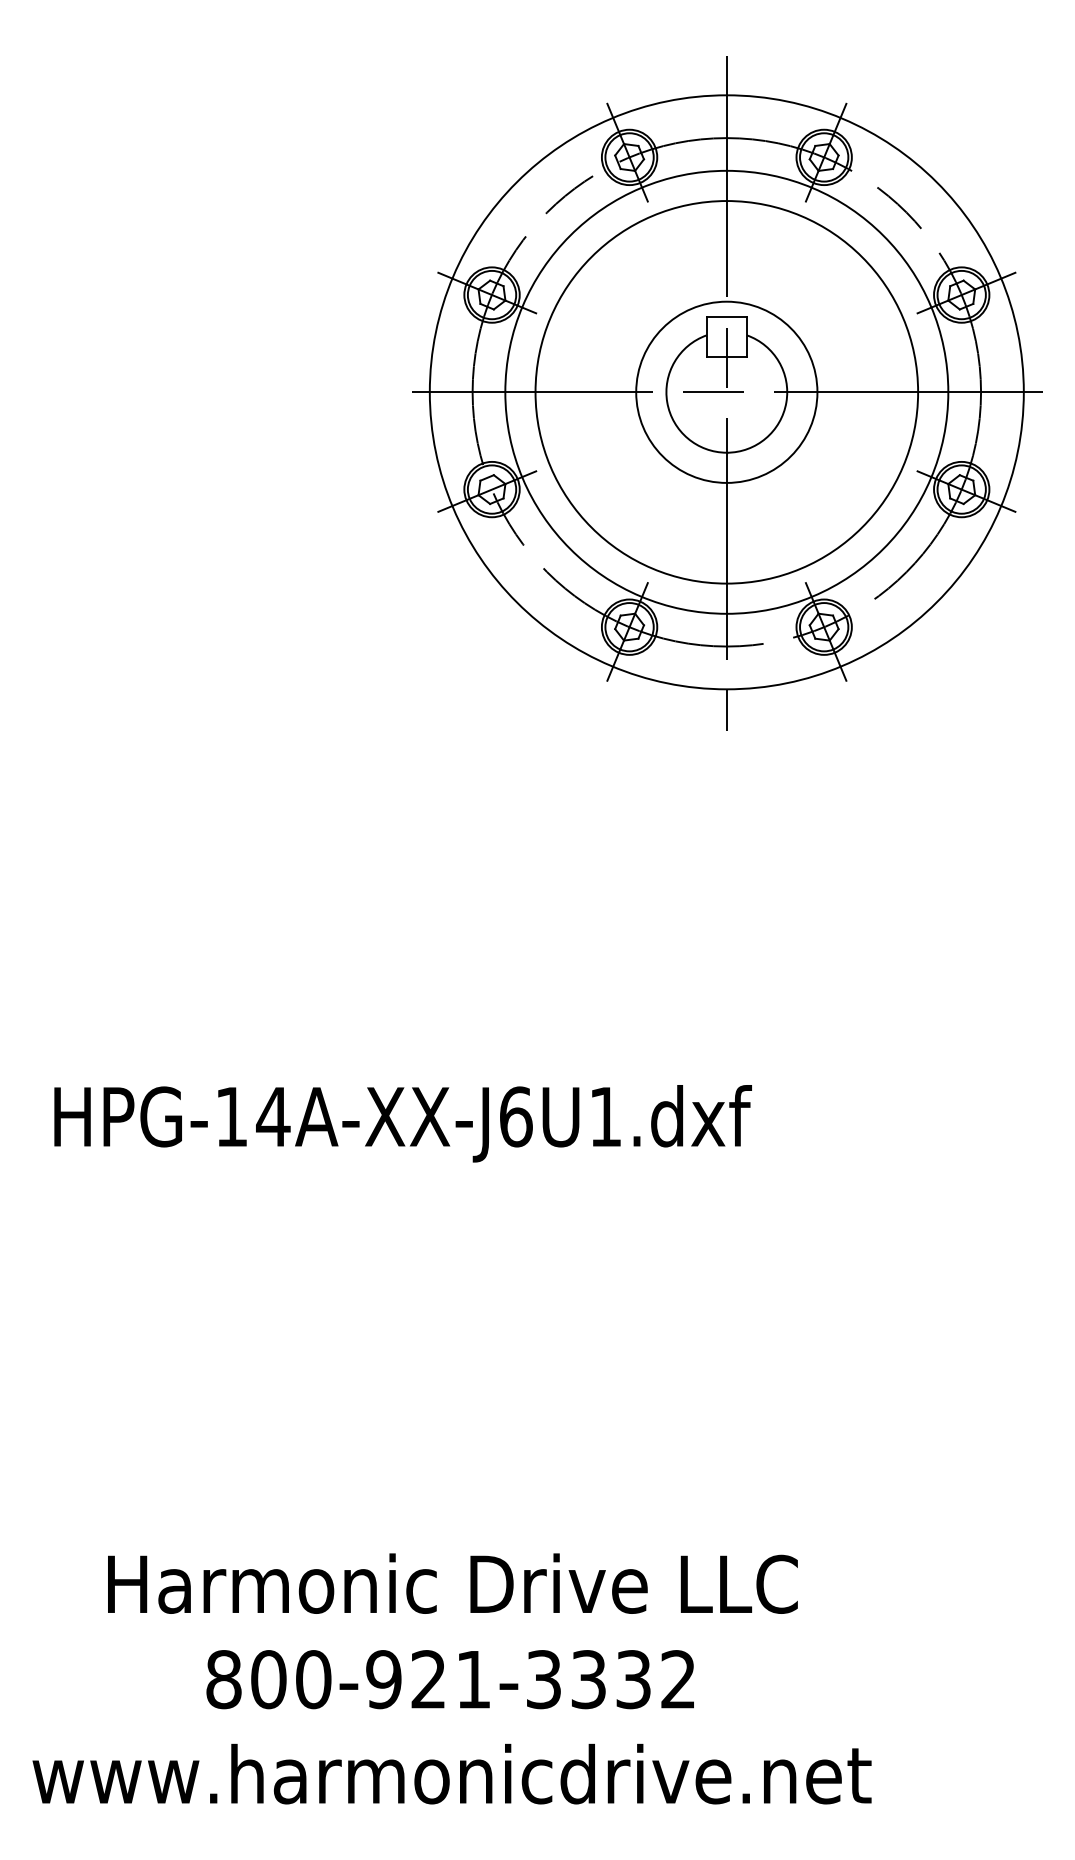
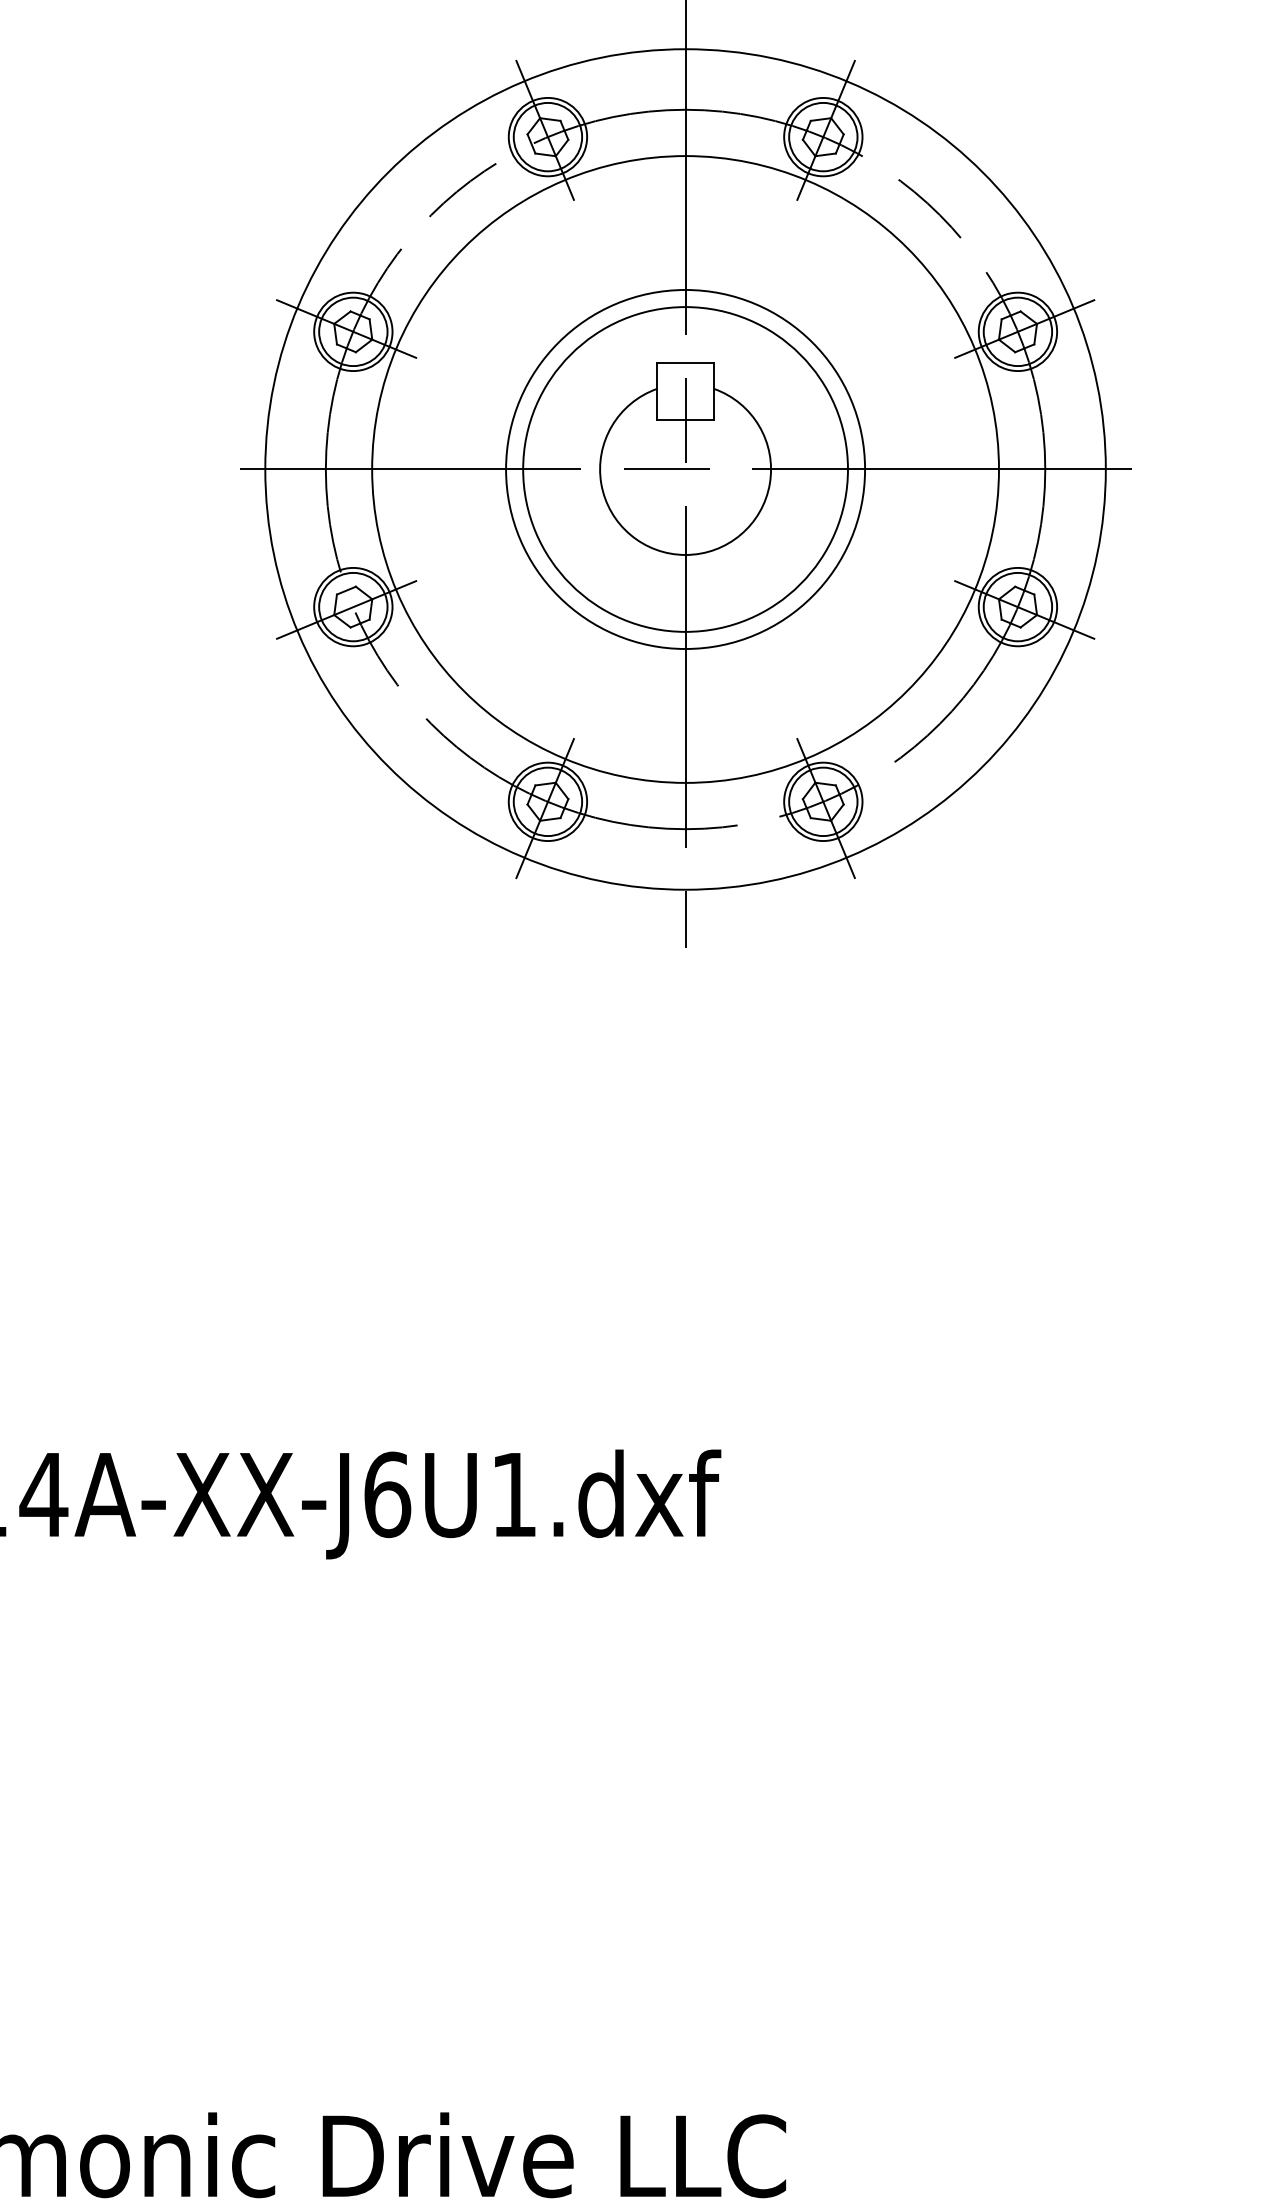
circle: (726, 391) -> (685, 468), size x1.4
circle: (726, 392) -> (685, 469), size x0.6

